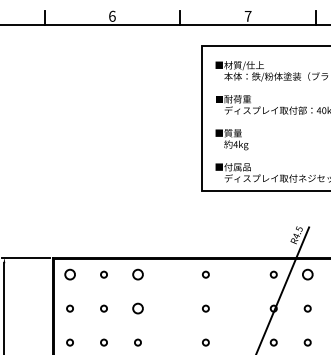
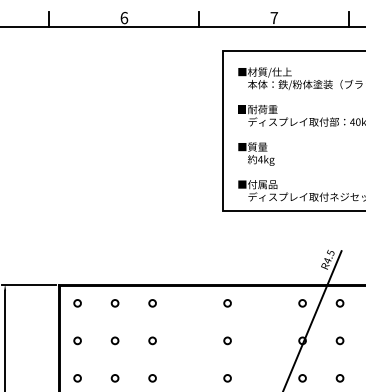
circle: (69, 274) -> (77, 303), size x0.62
circle: (137, 274) -> (152, 303), size x0.62
circle: (307, 274) -> (339, 303), size x0.62
circle: (137, 308) -> (152, 340), size x0.62

